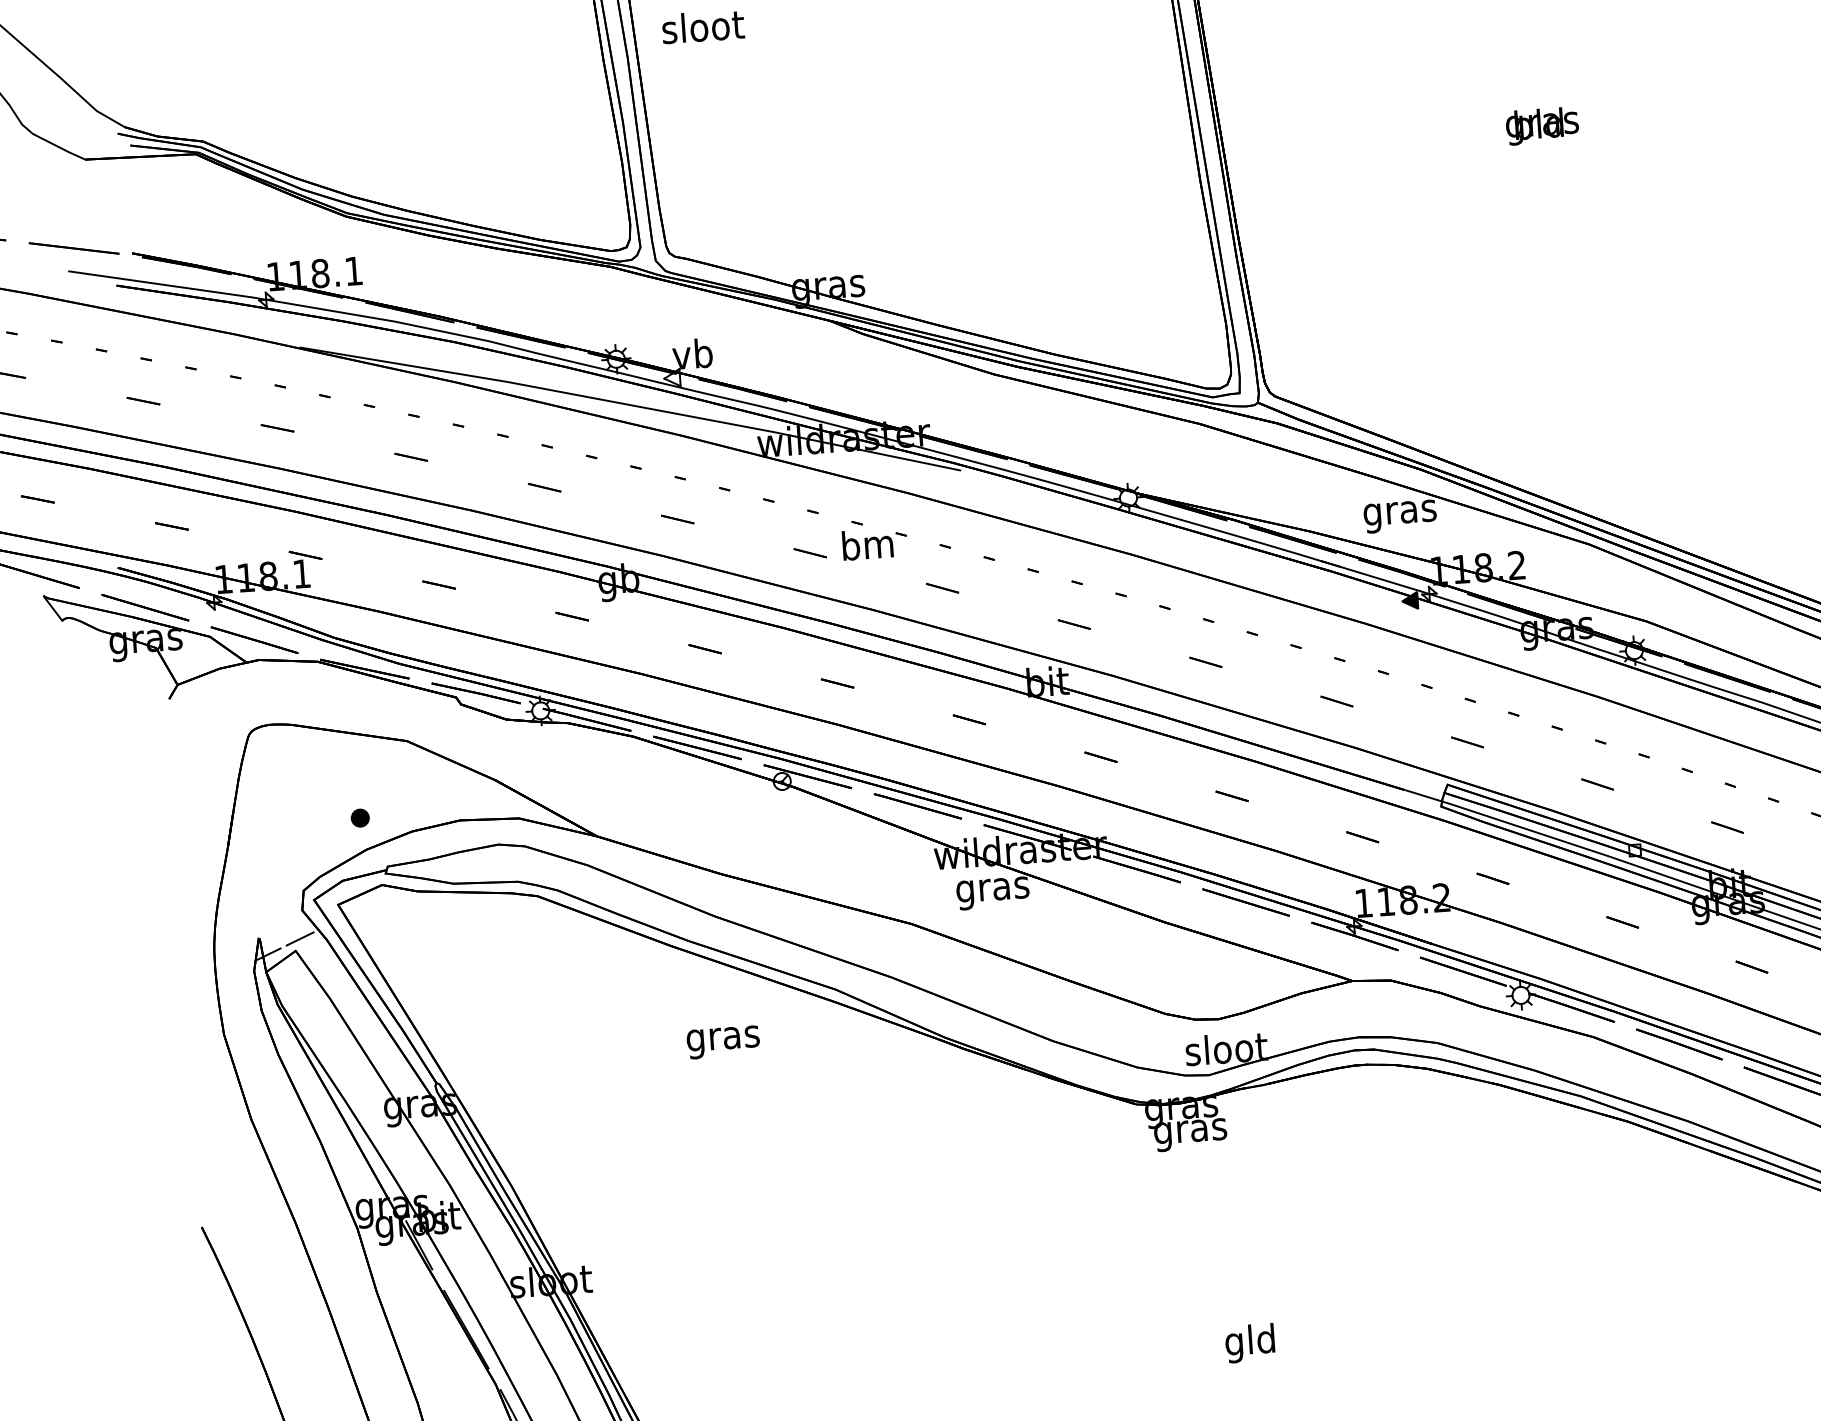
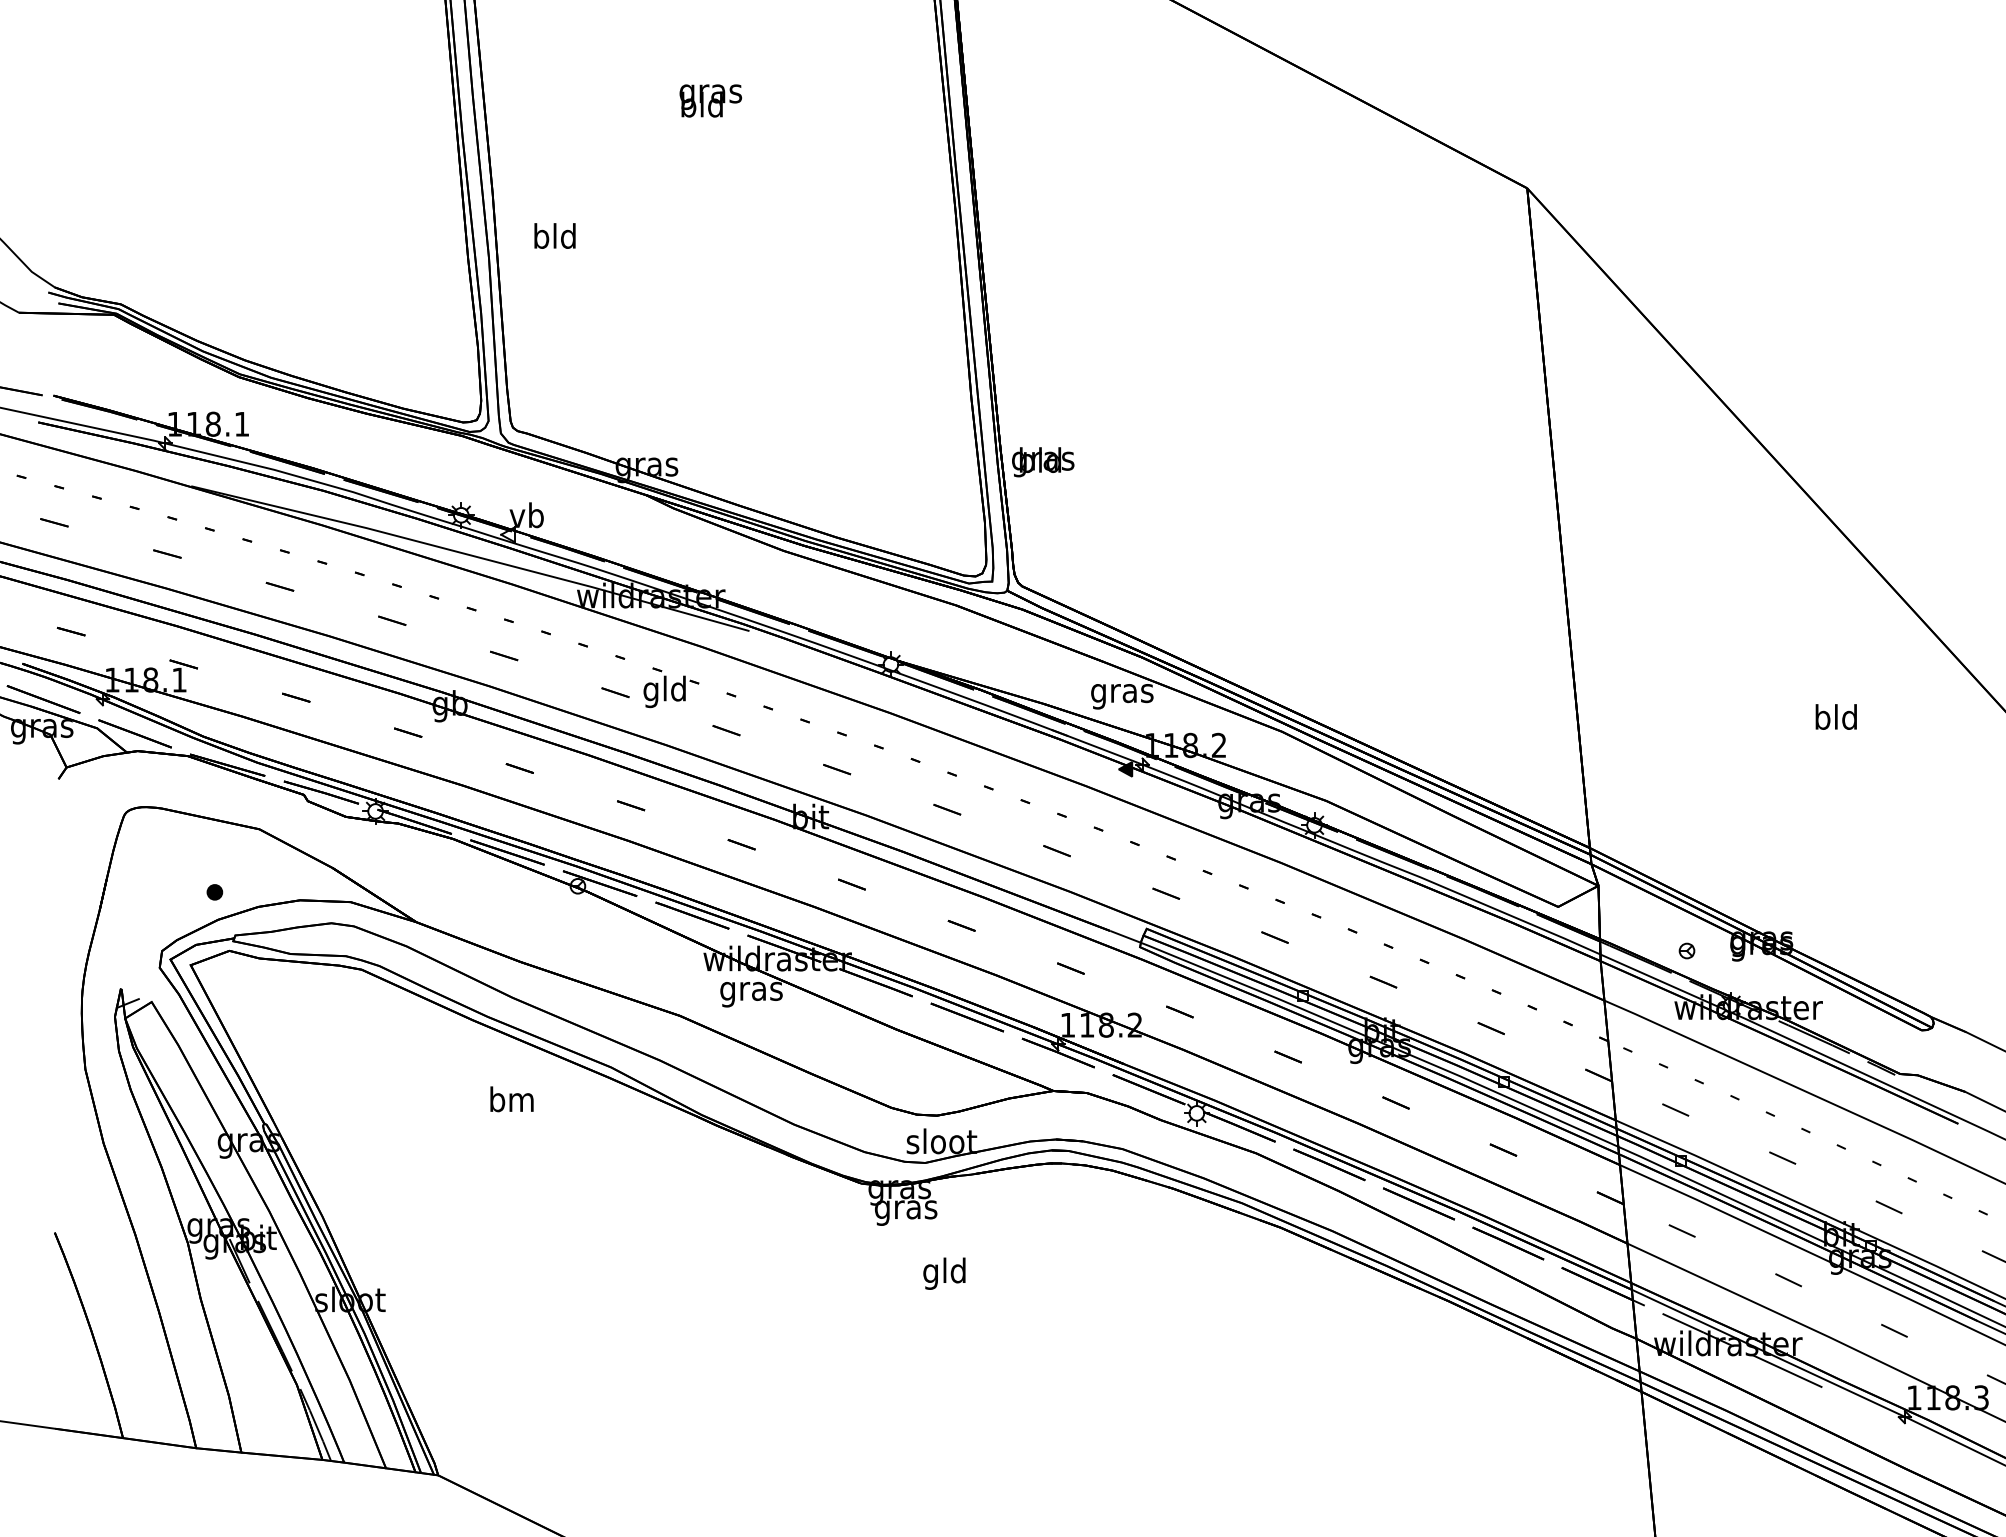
text: (703, 26) -> (555, 235), sloot -> bld
text: (1542, 126) -> (1043, 462), moved
text: (867, 547) -> (664, 691), bm -> gld
line: (300, 938) -> (156, 991), removed
text: (722, 1038) -> (511, 1102), gras -> bm
text: (1250, 1343) -> (944, 1273), moved

